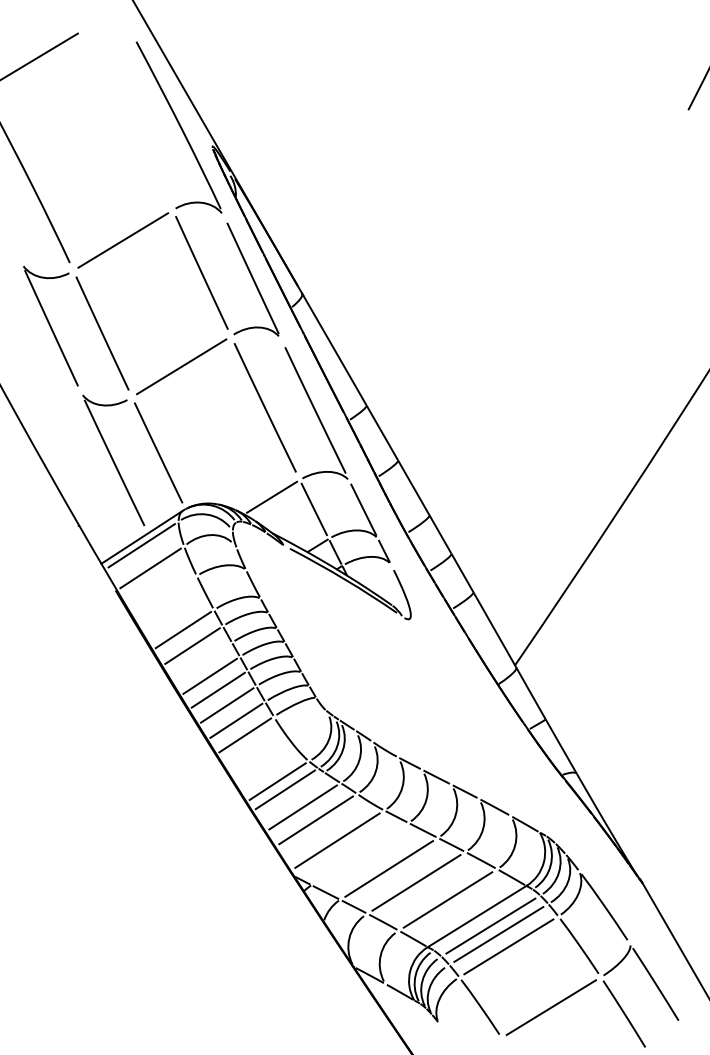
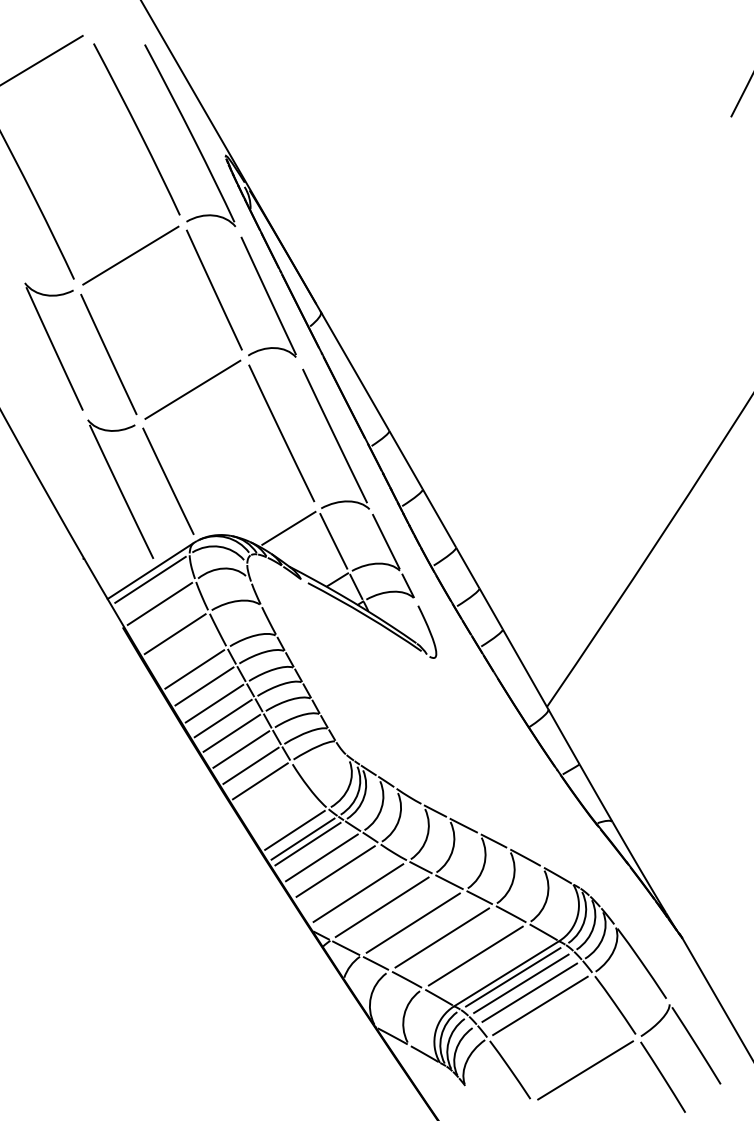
curve: (128, 120) -> (136, 128), added
line: (164, 596) -> (174, 633), added
line: (202, 662) -> (215, 703), added
line: (289, 794) -> (307, 844), added
line: (359, 854) -> (381, 907), added
line: (482, 919) -> (512, 976), added

